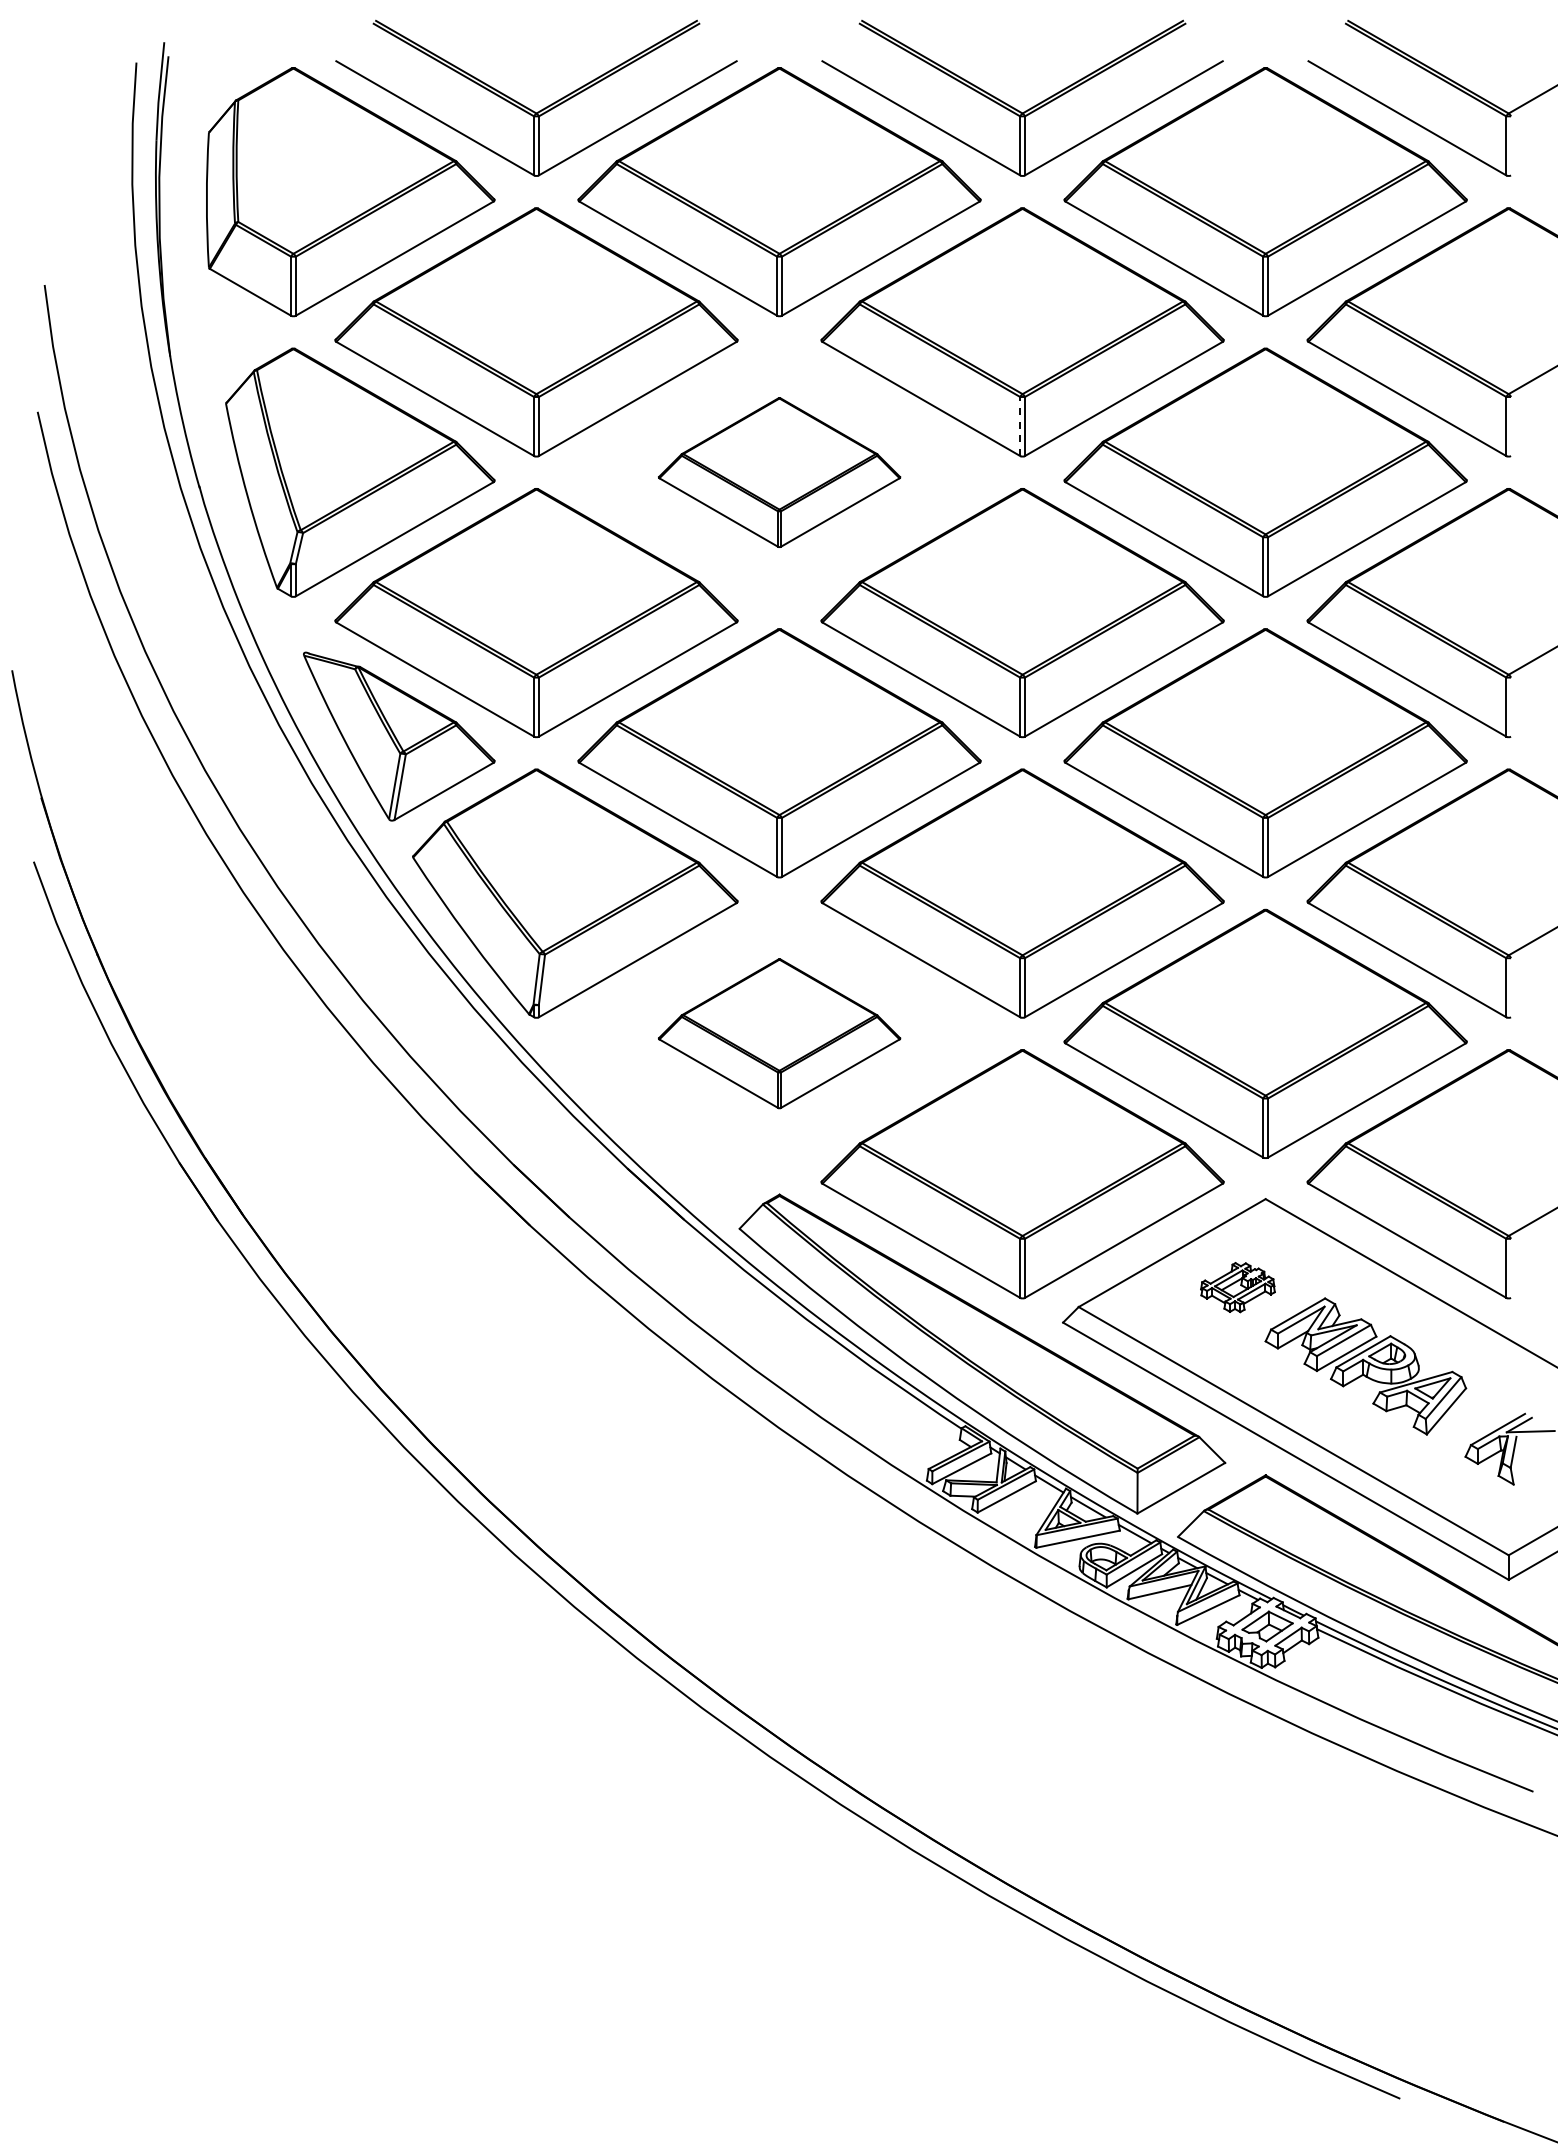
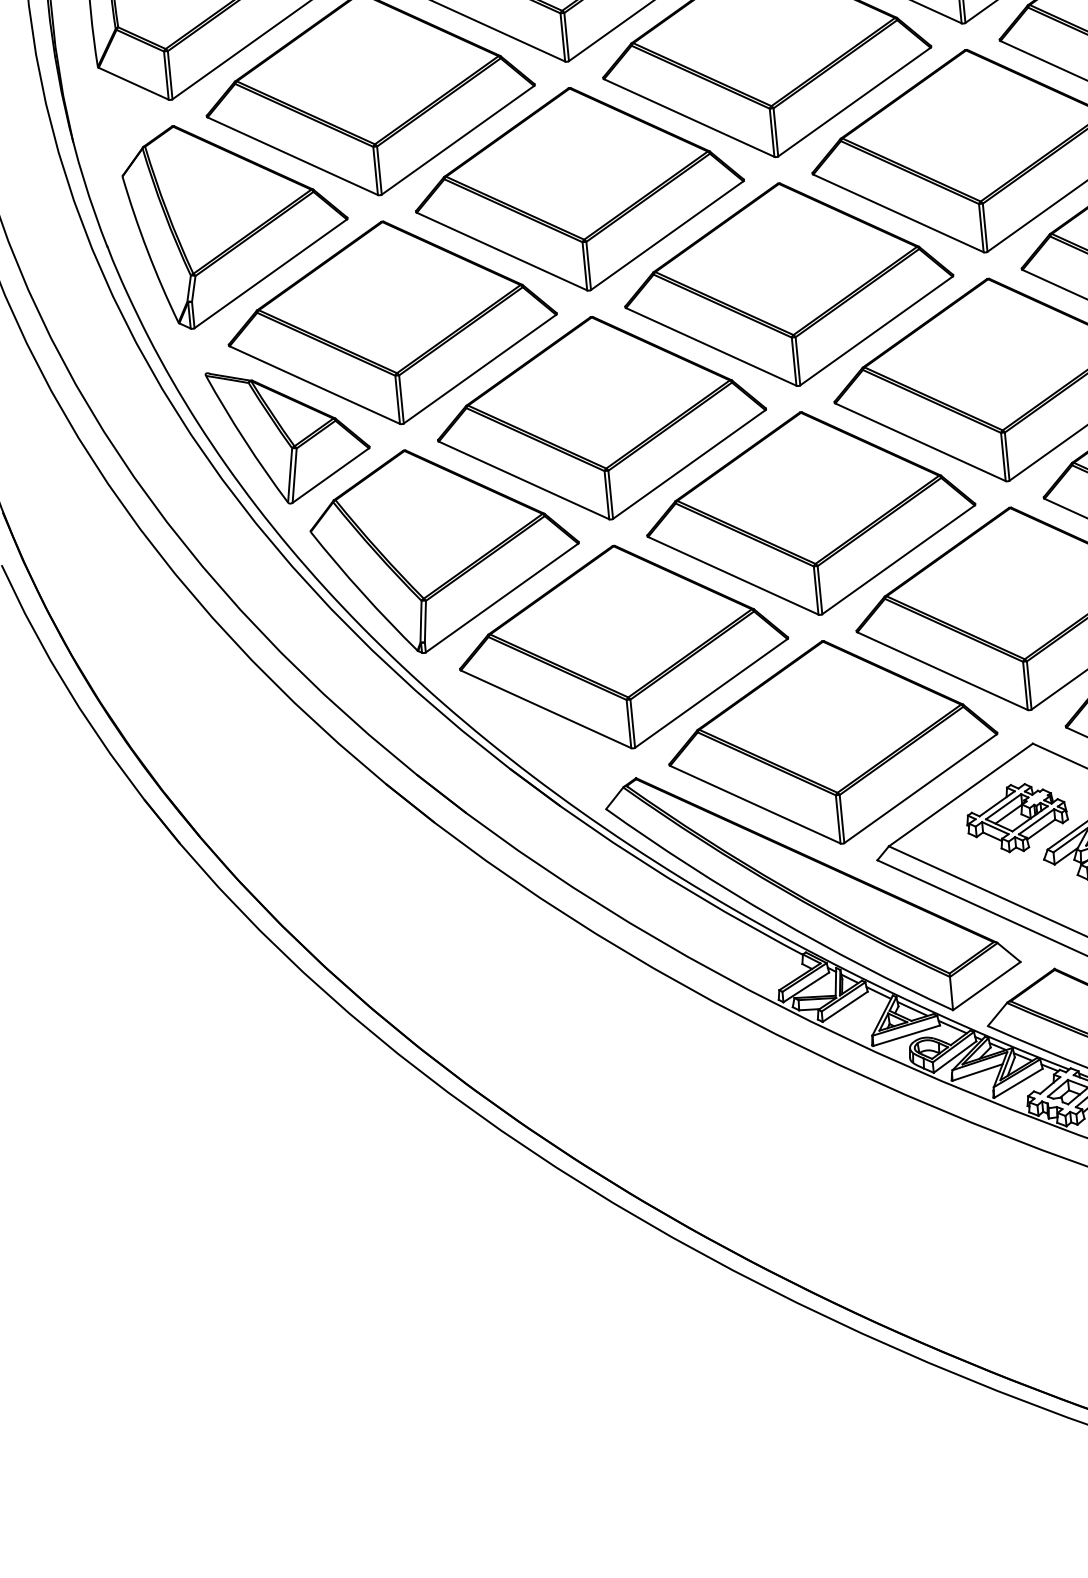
line: (1020, 426) -> (772, 132), dashed -> solid
part: (779, 472) -> (579, 189), size x1.67
part: (779, 1033) -> (623, 646), size x1.67
part: (1237, 1287) -> (1016, 817), size x1.67

